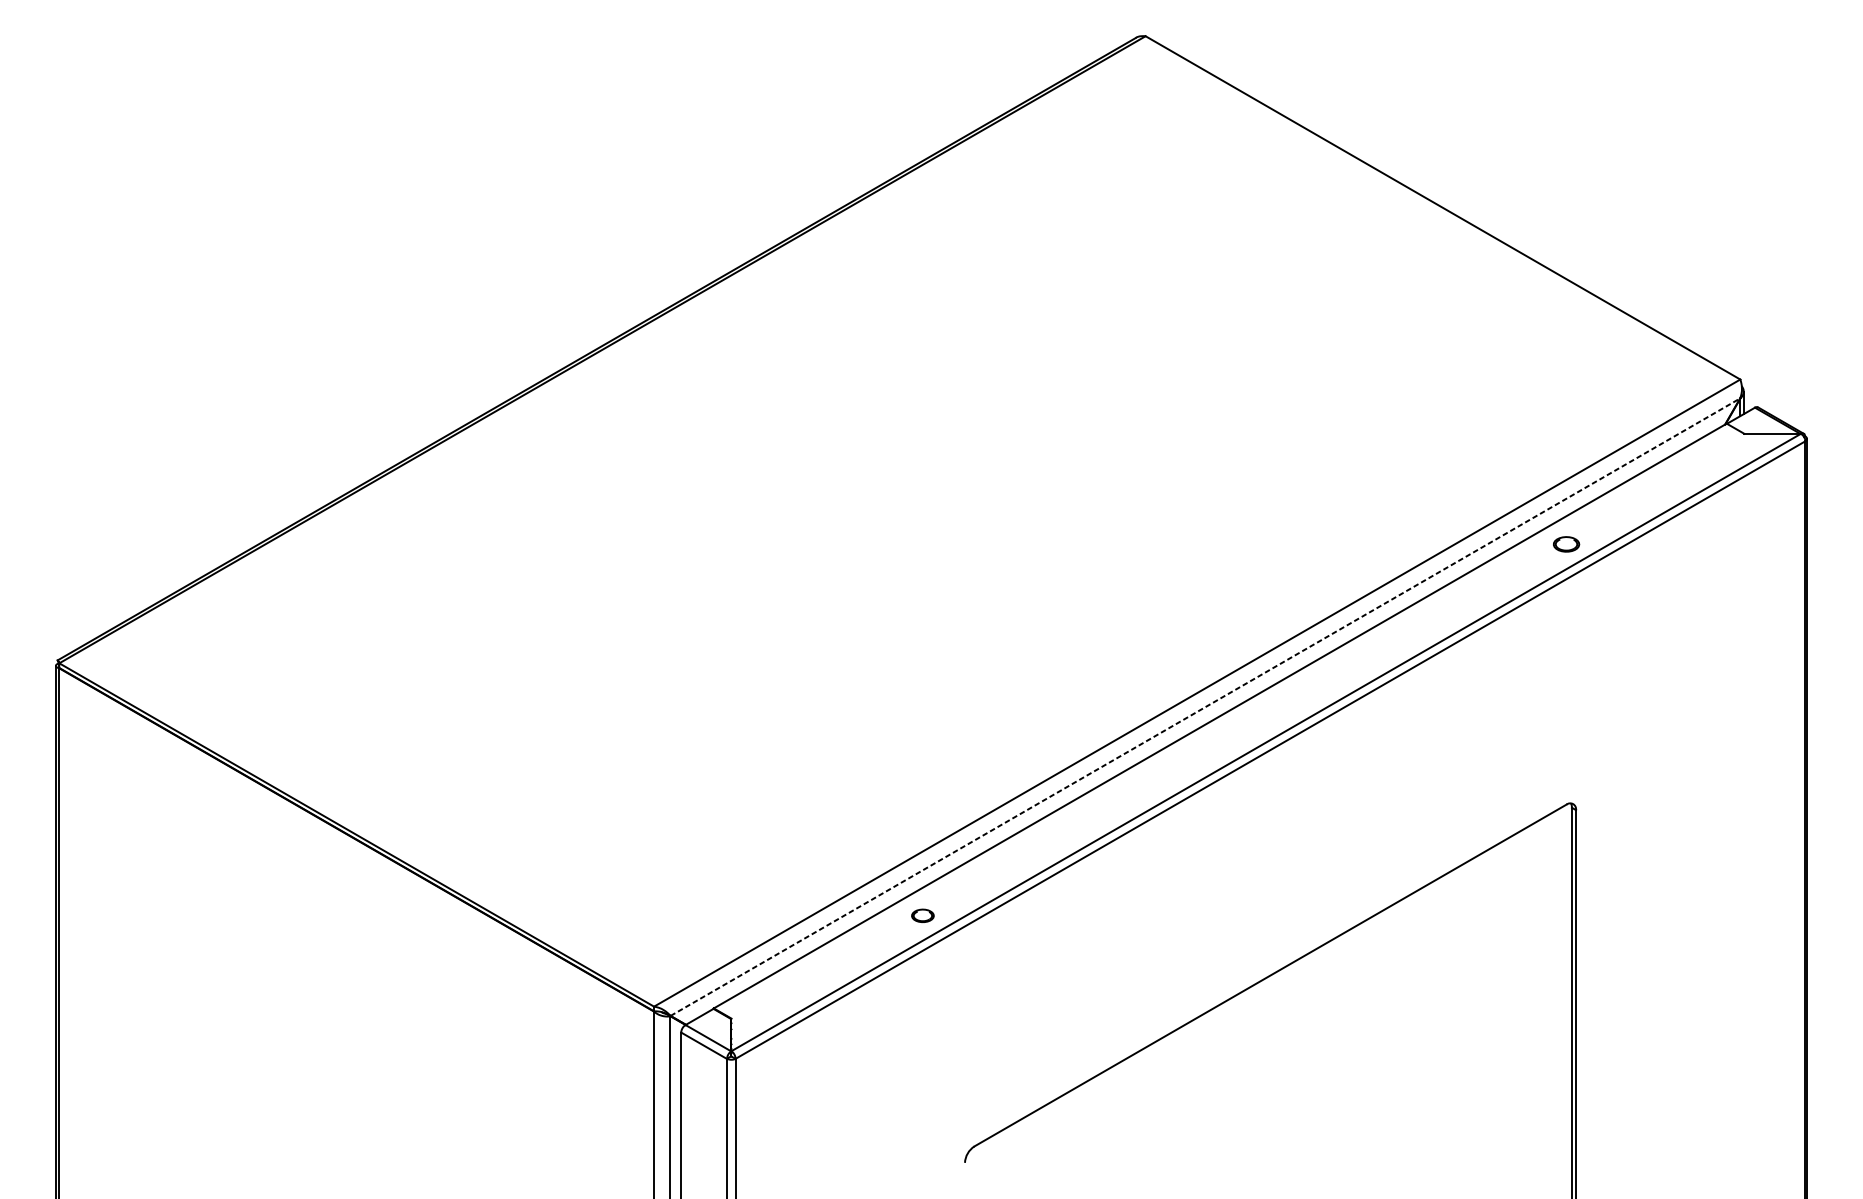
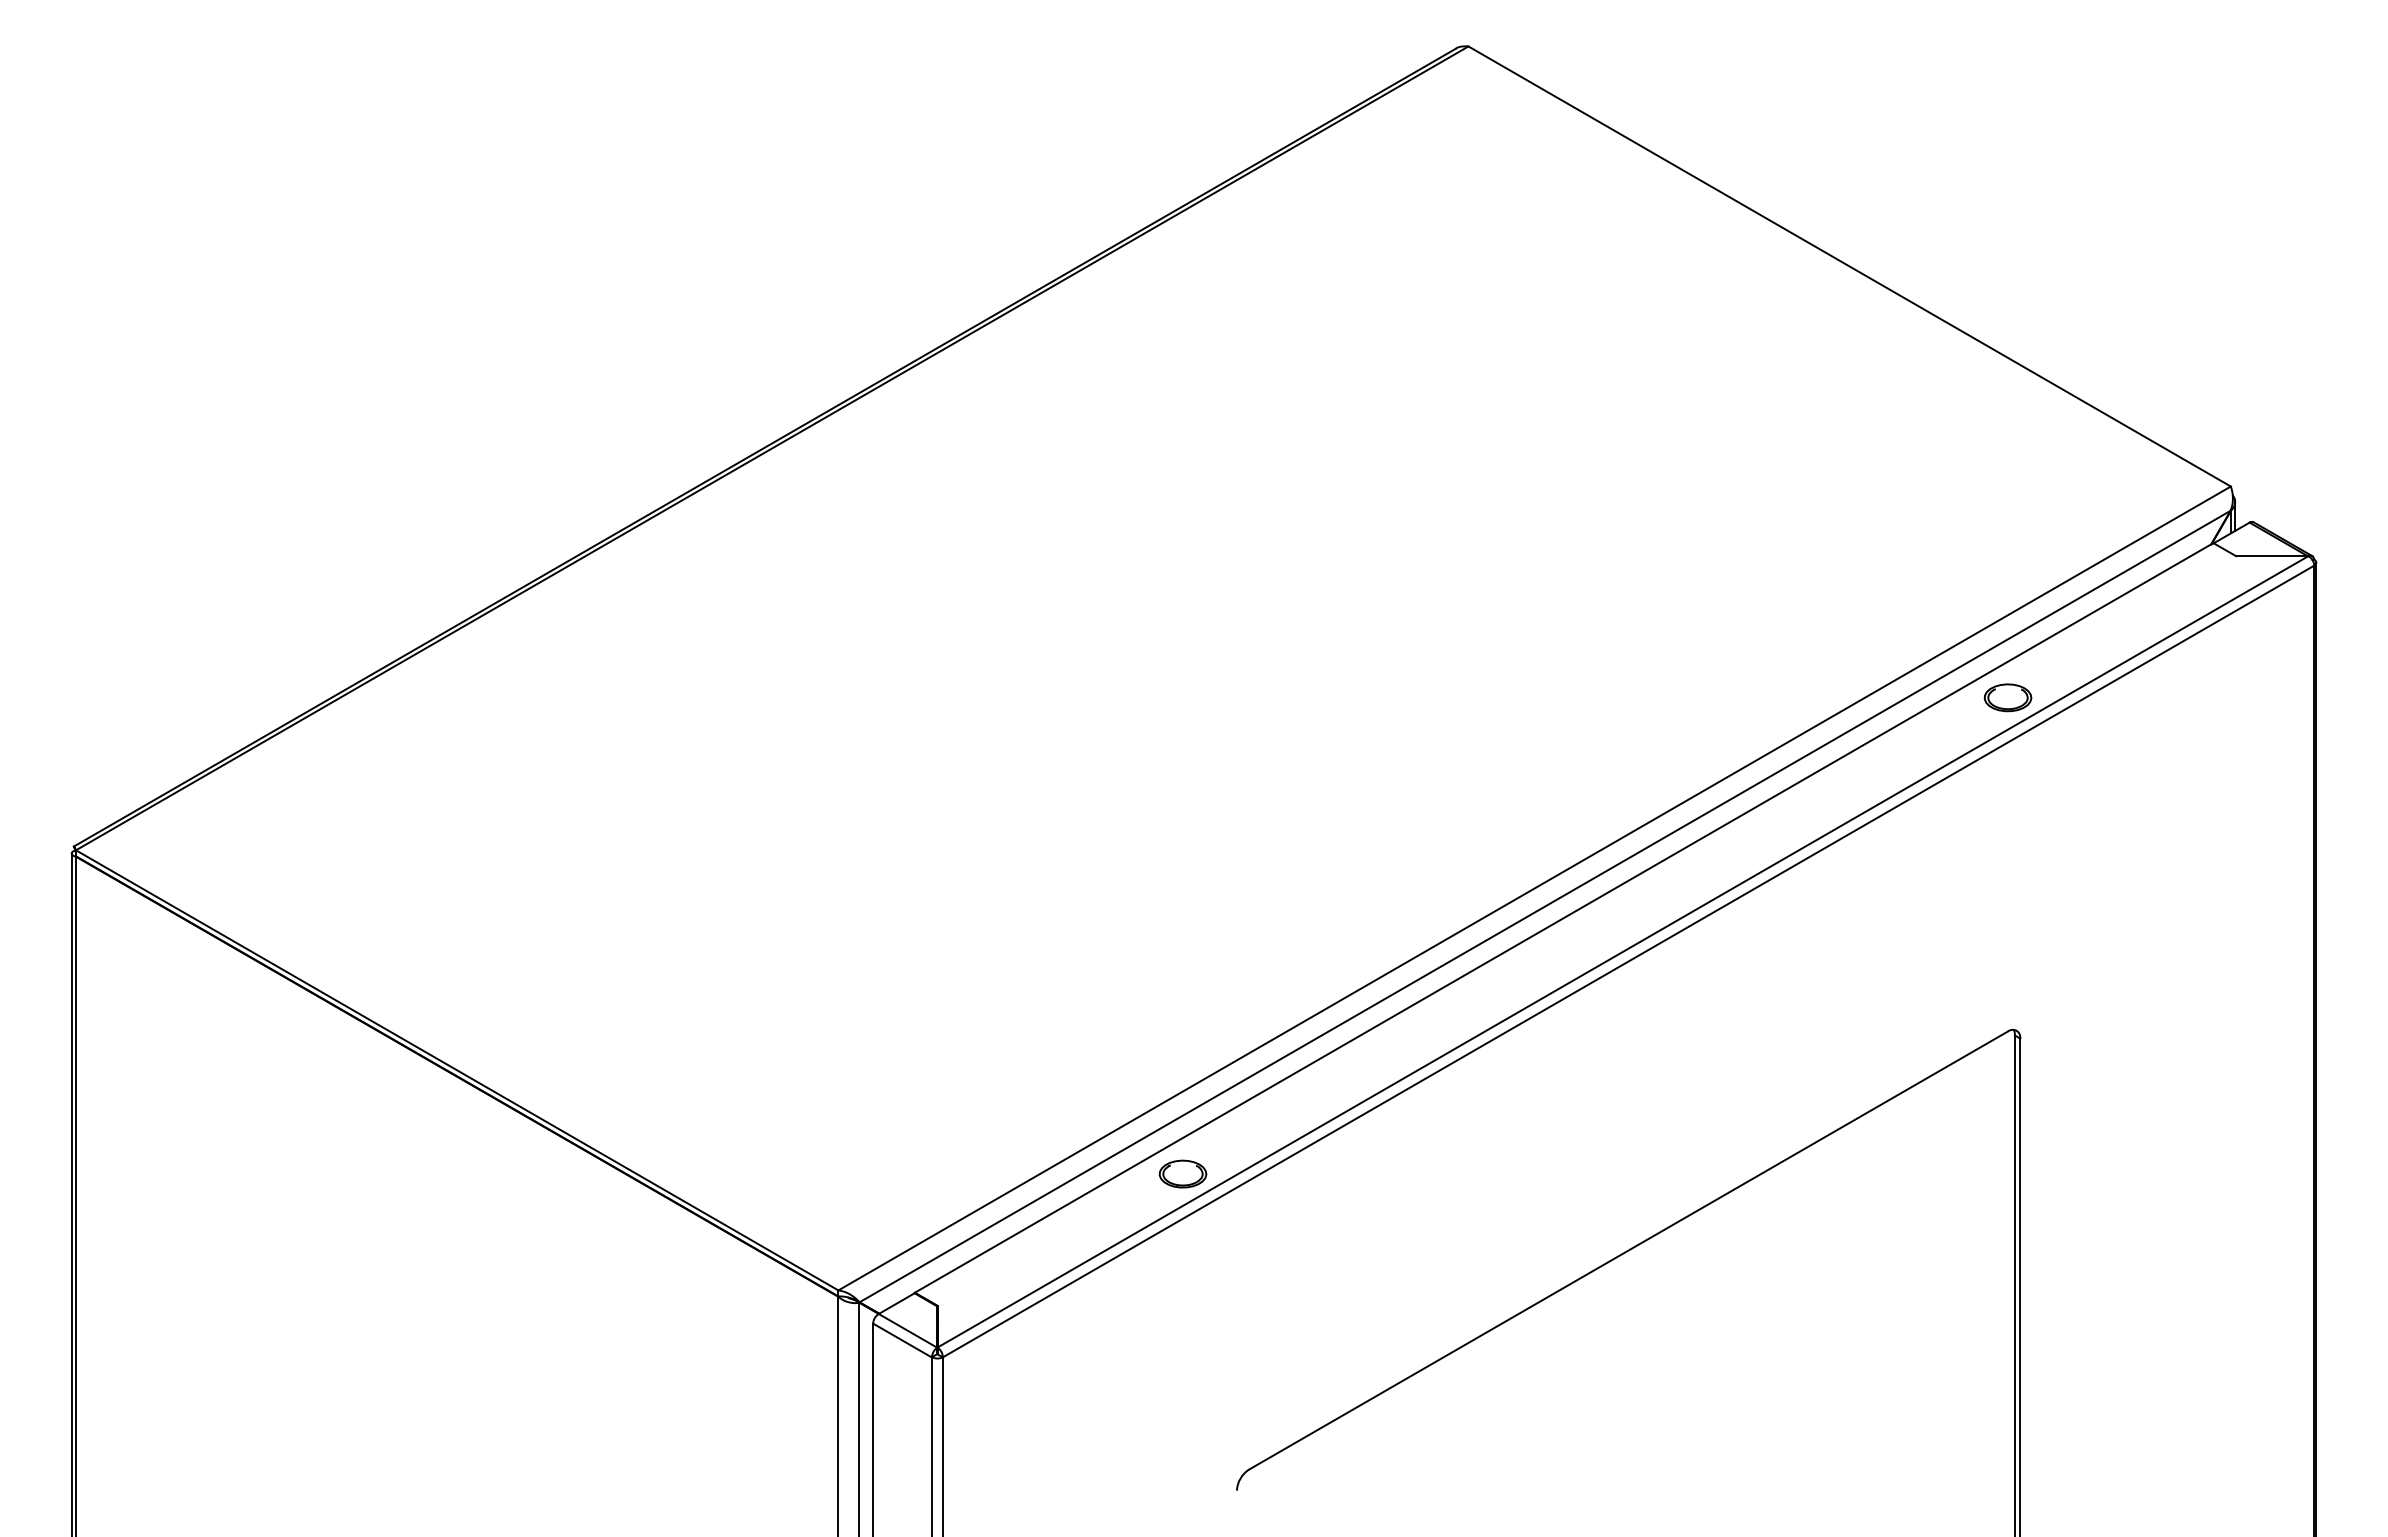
part: (1566, 544) -> (2007, 697), size x1.43
line: (1205, 707) -> (1545, 906), dashed -> solid
part: (922, 915) -> (1182, 1173), size x1.67

